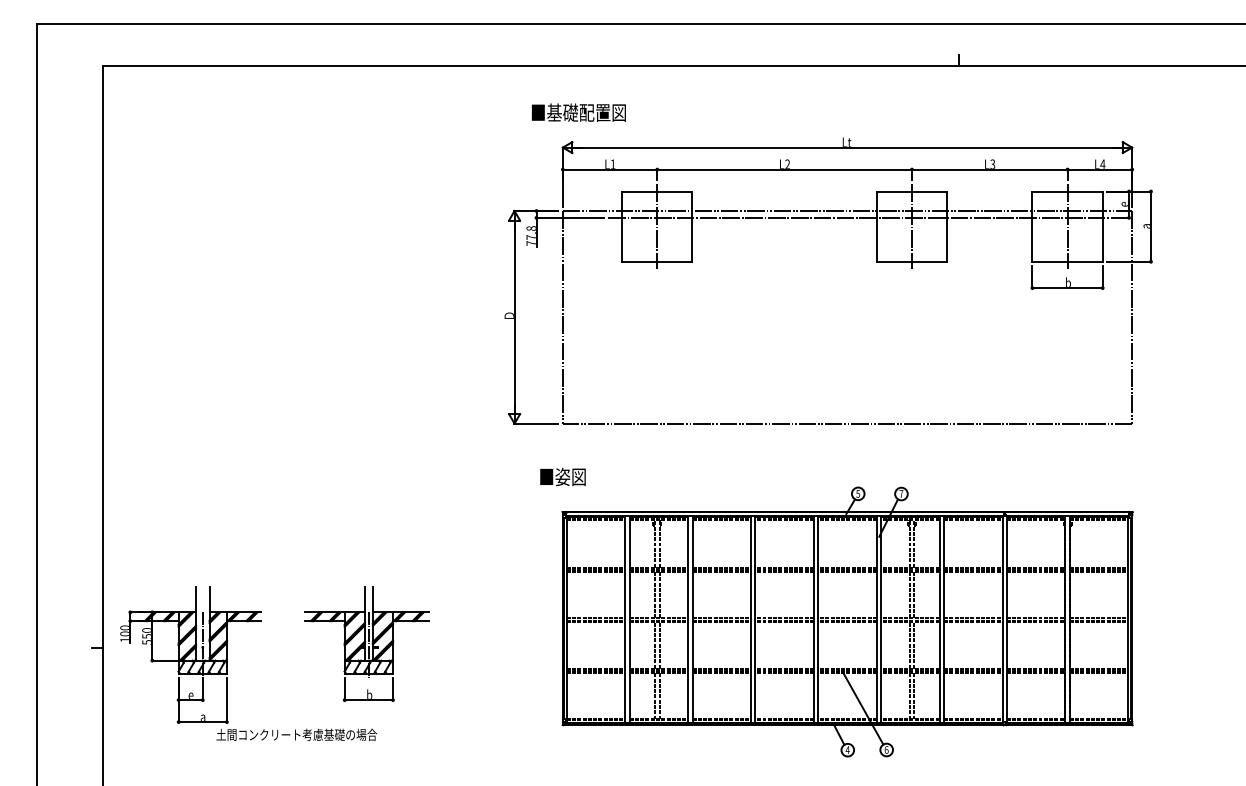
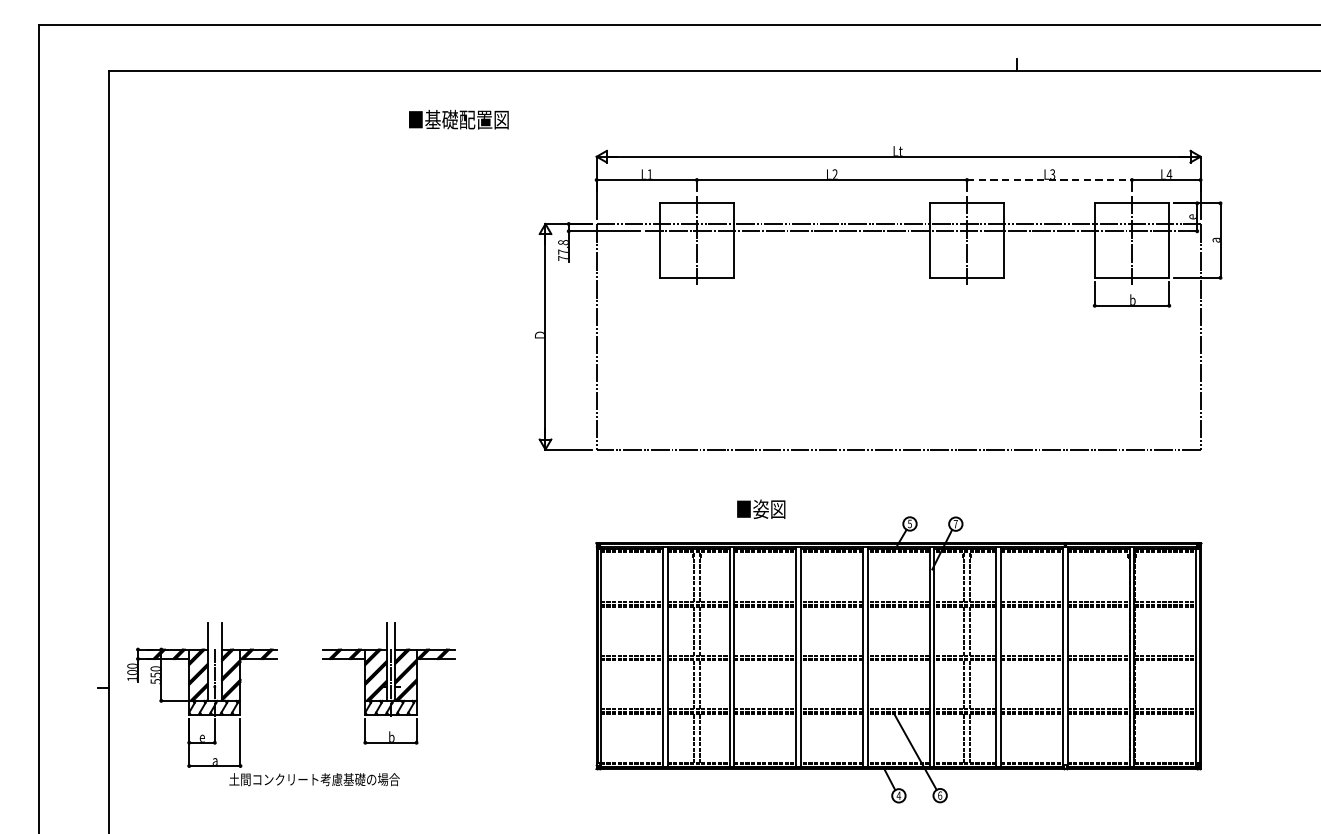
text: (578, 112) -> (458, 119), moved
line: (989, 169) -> (1049, 179), solid -> dashed
text: (562, 476) -> (760, 508), moved

